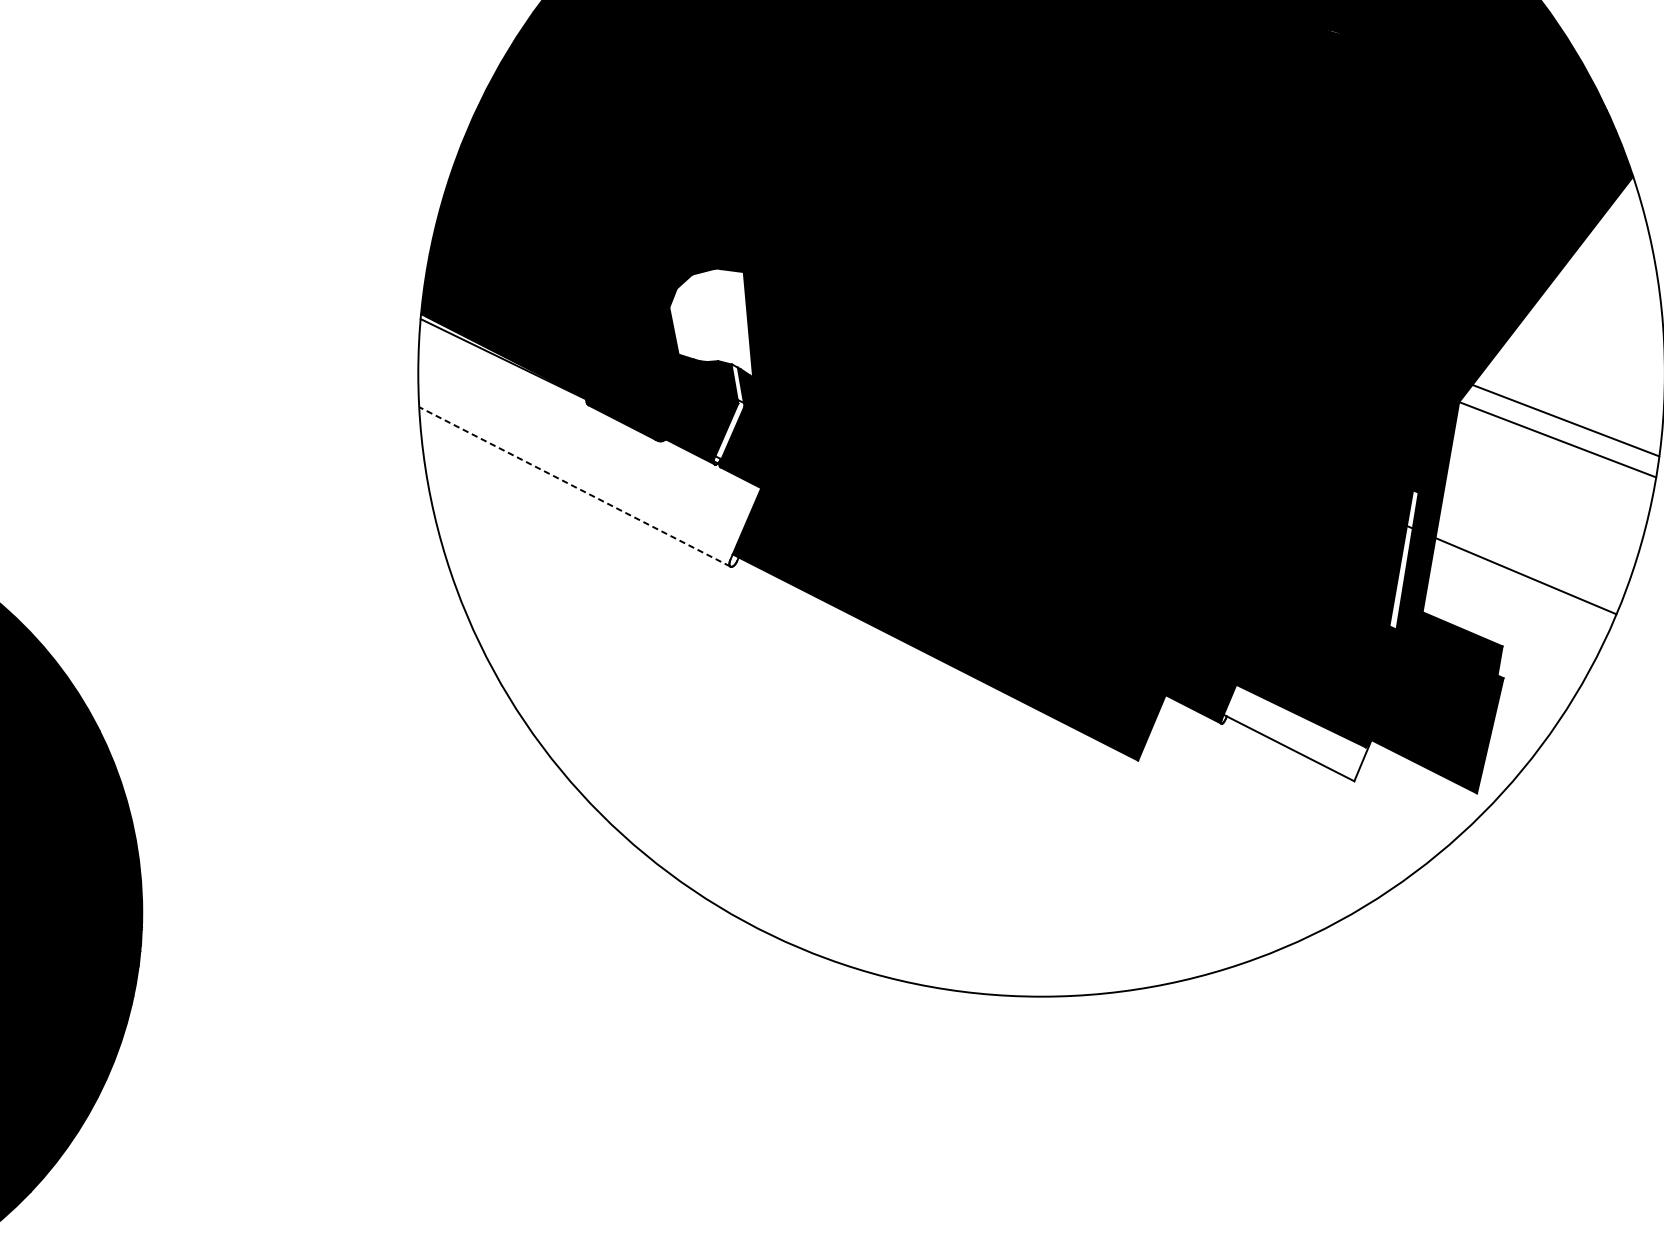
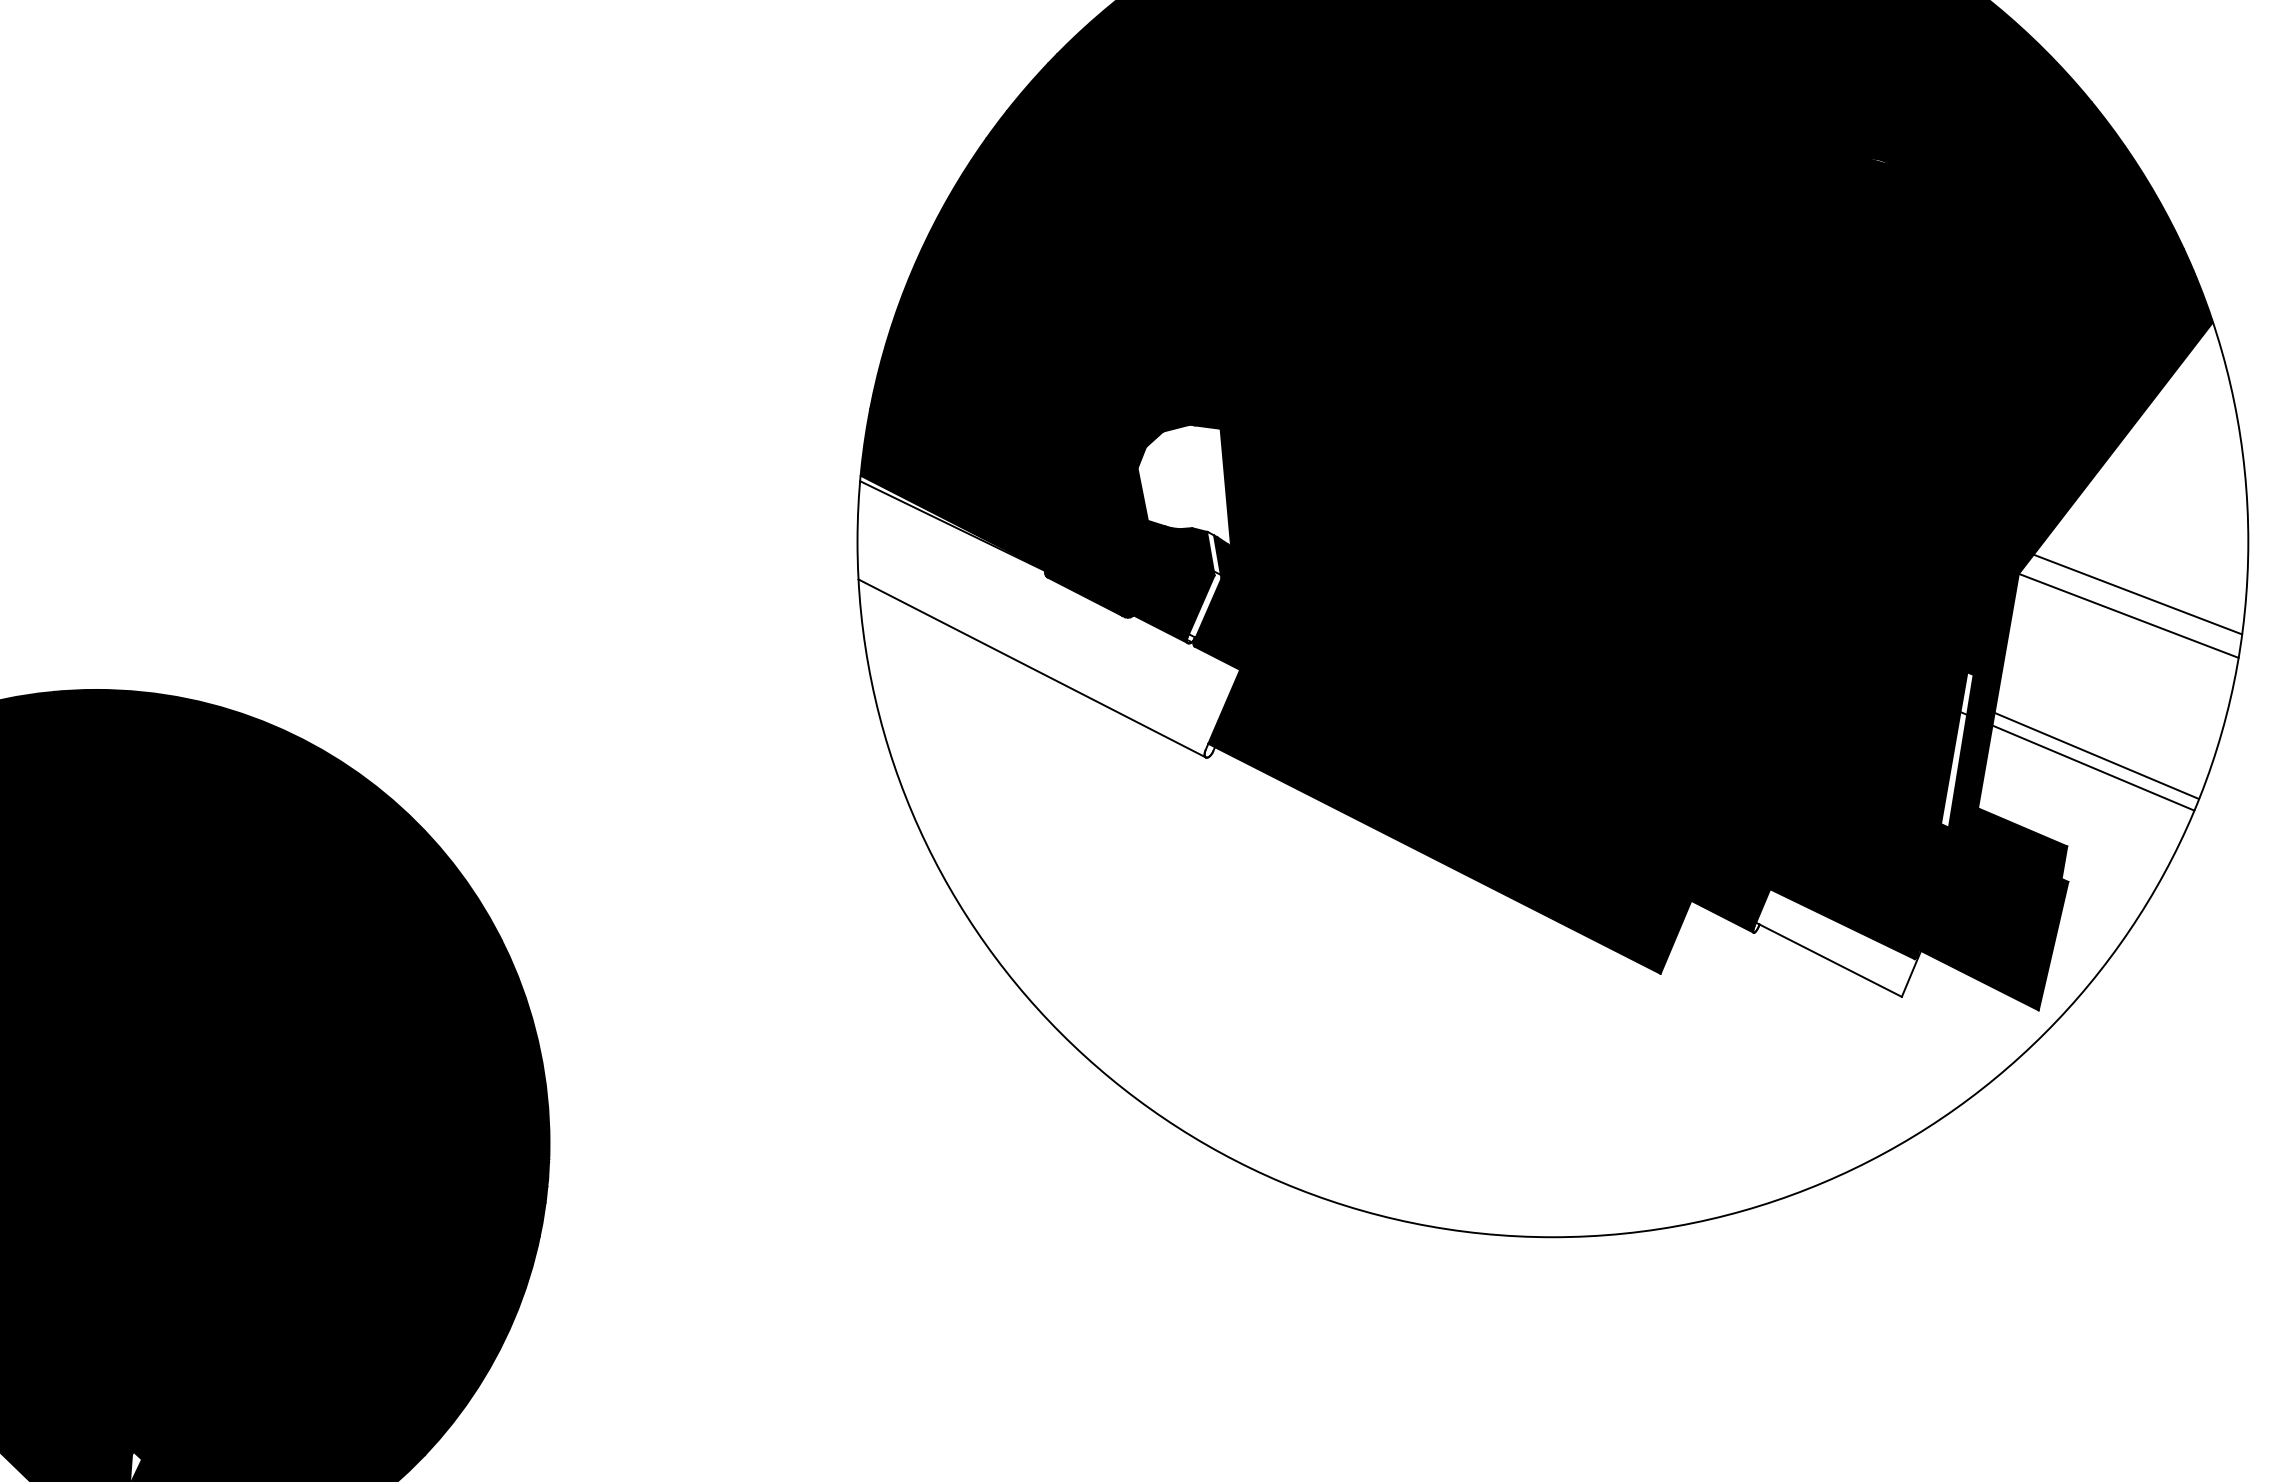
line: (575, 486) -> (1032, 668), dashed -> solid
line: (1528, 564) -> (2096, 755), added

